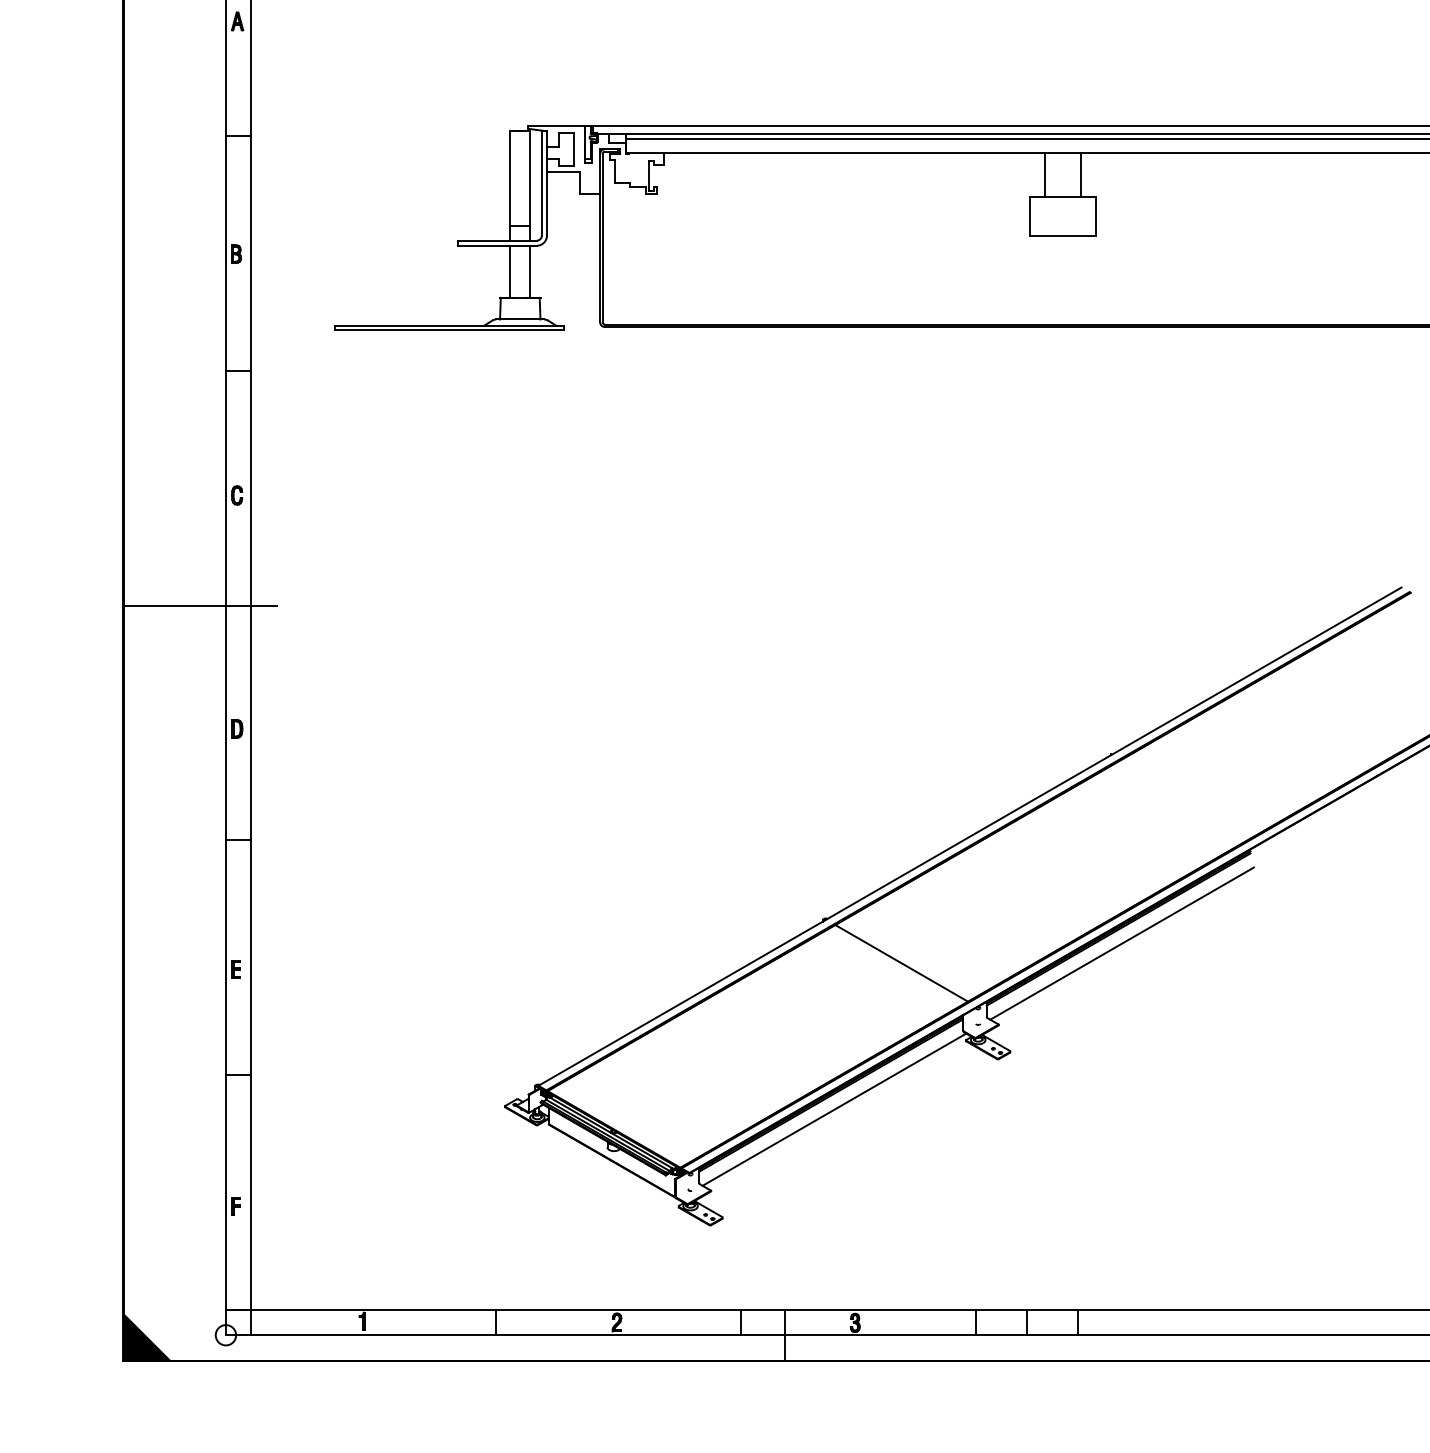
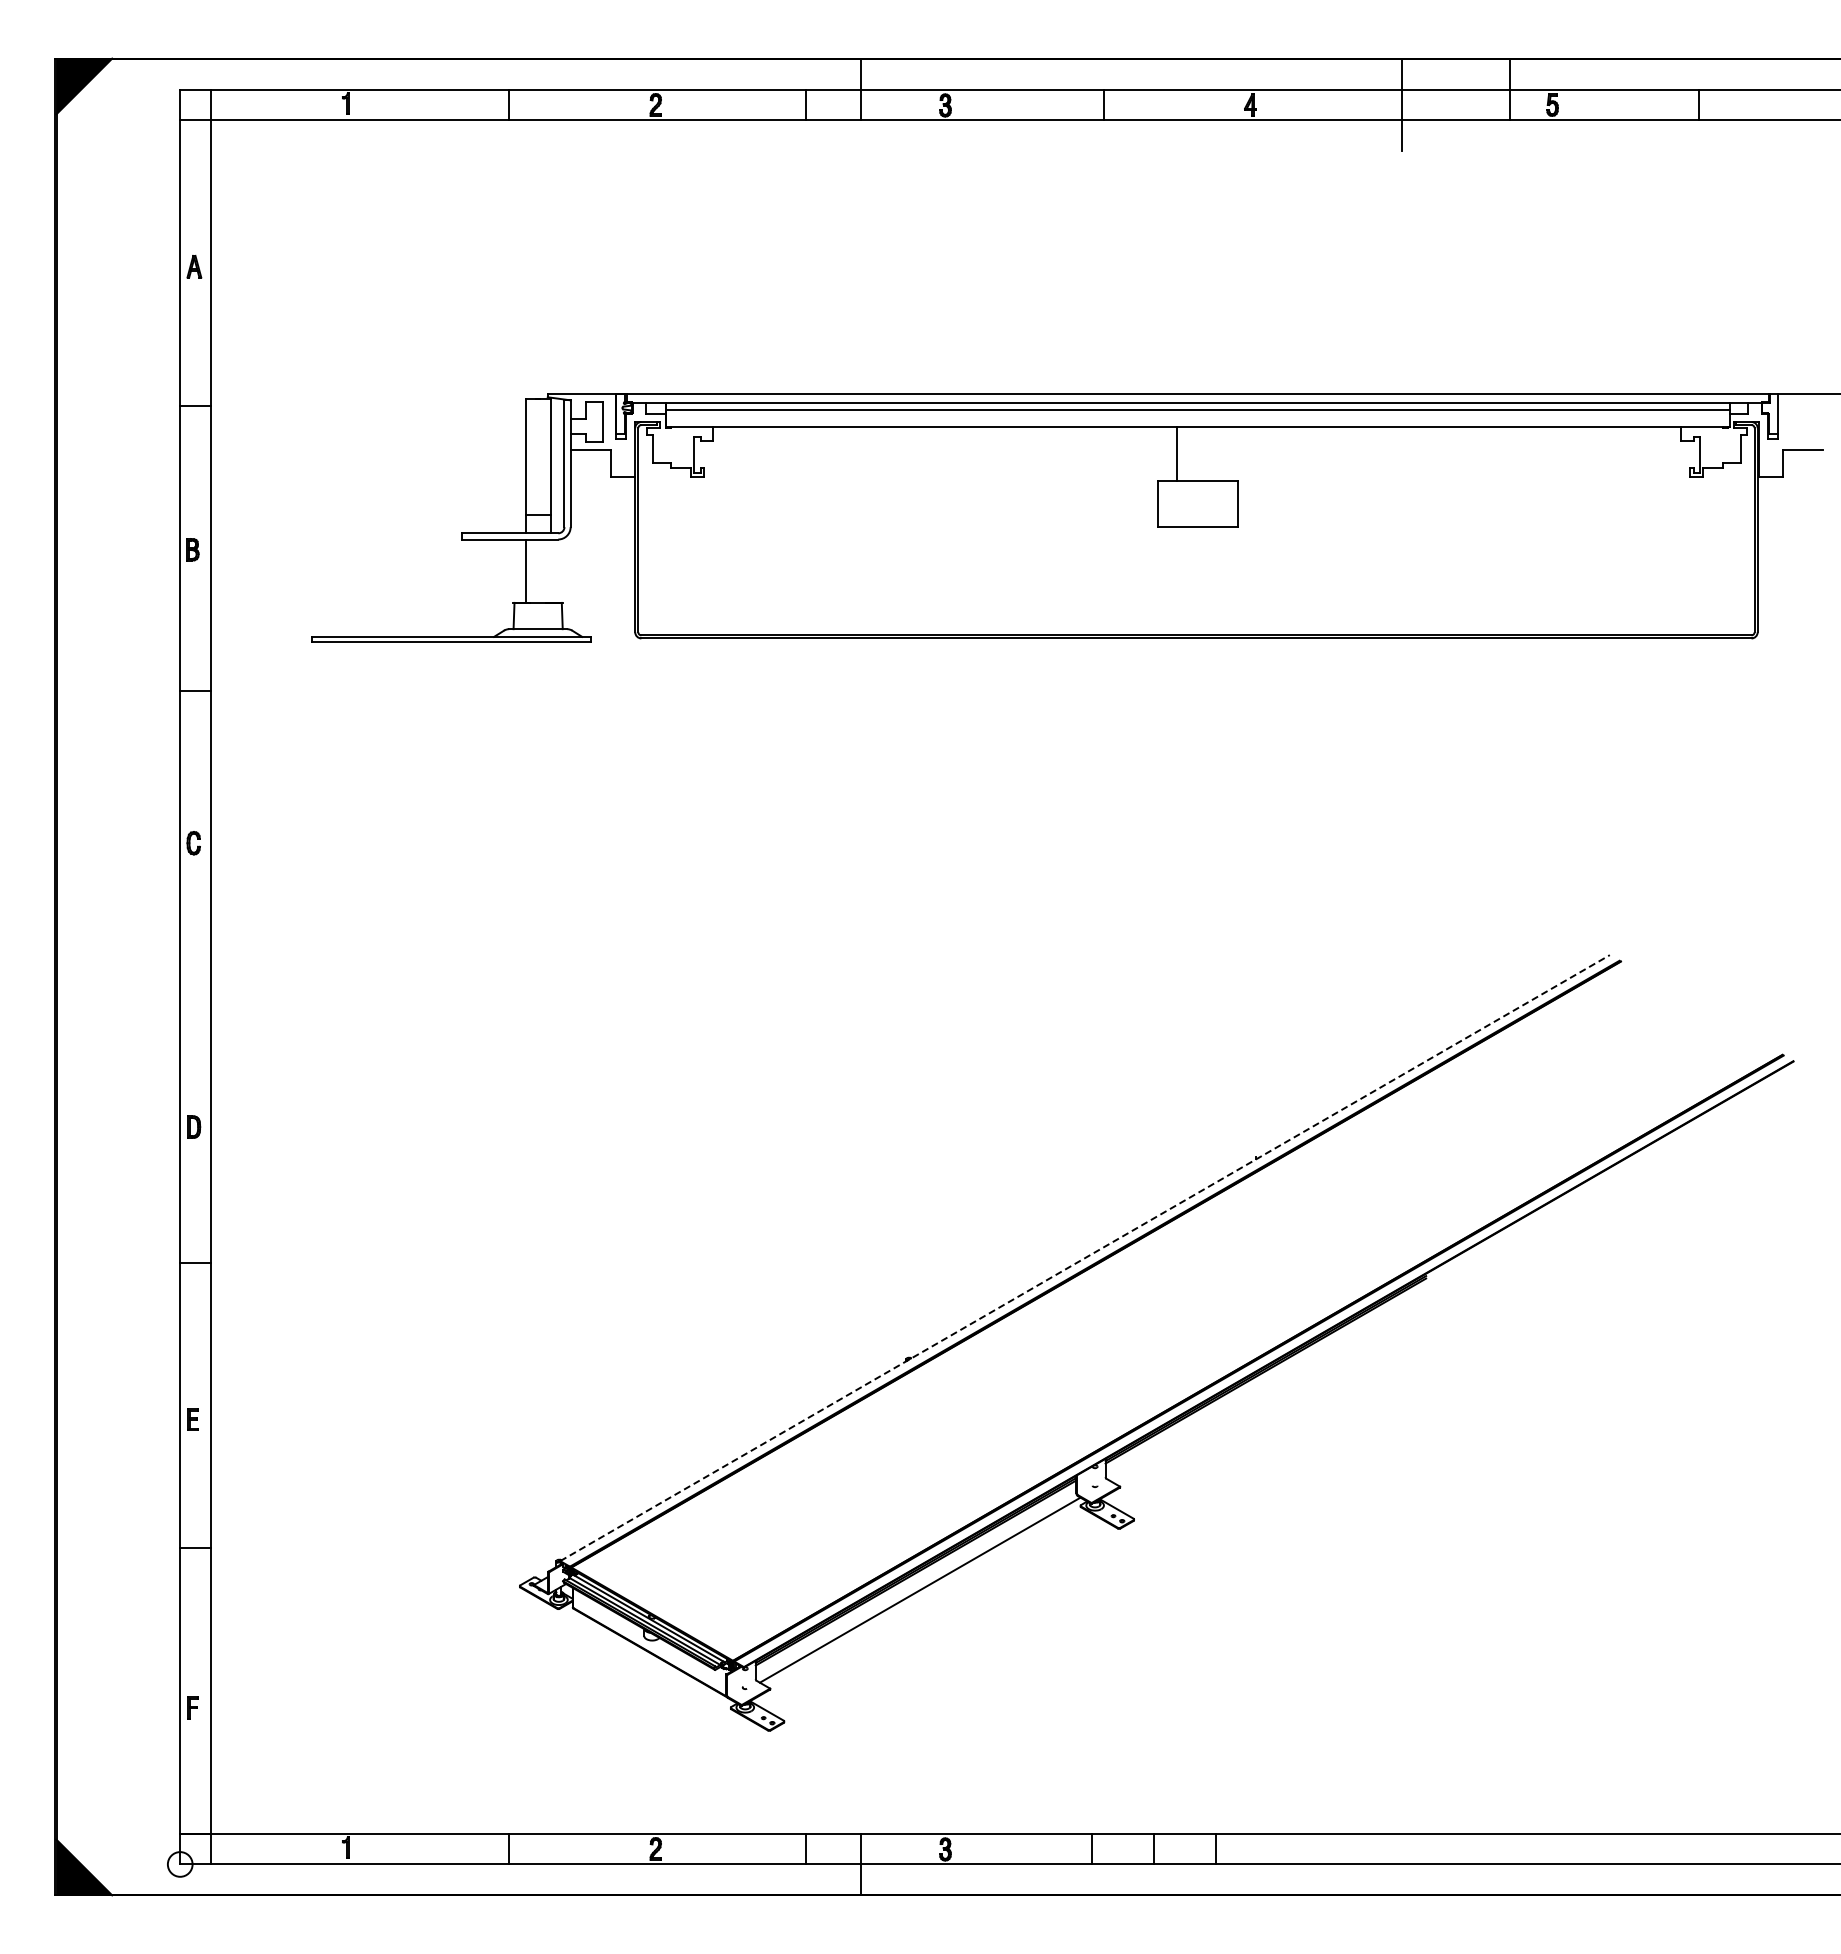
line: (1080, 175) -> (1219, 453), removed
line: (530, 271) -> (550, 570), removed
line: (200, 605) -> (149, 977), removed
line: (970, 836) -> (1085, 1258), solid -> dashed
line: (1121, 943) -> (1269, 1387), removed
line: (901, 962) -> (1001, 1411), removed

